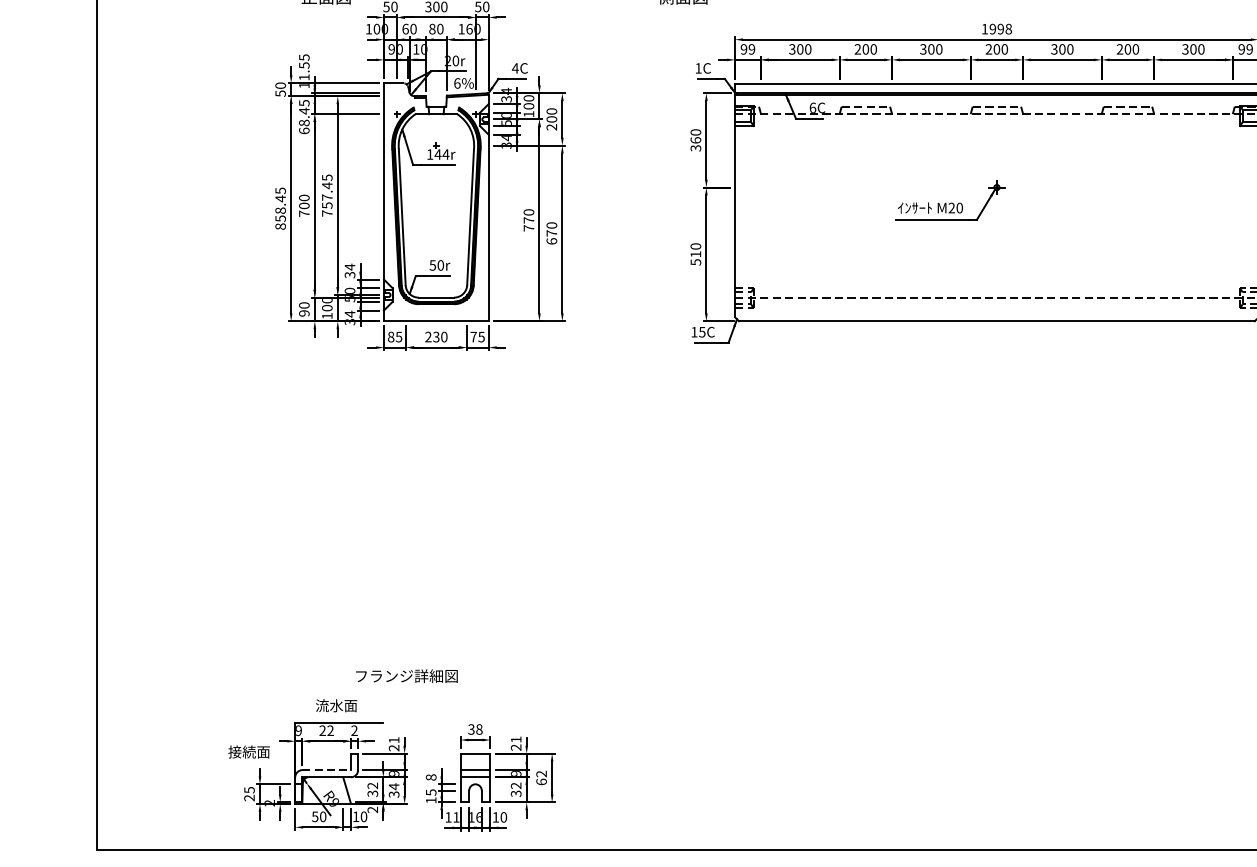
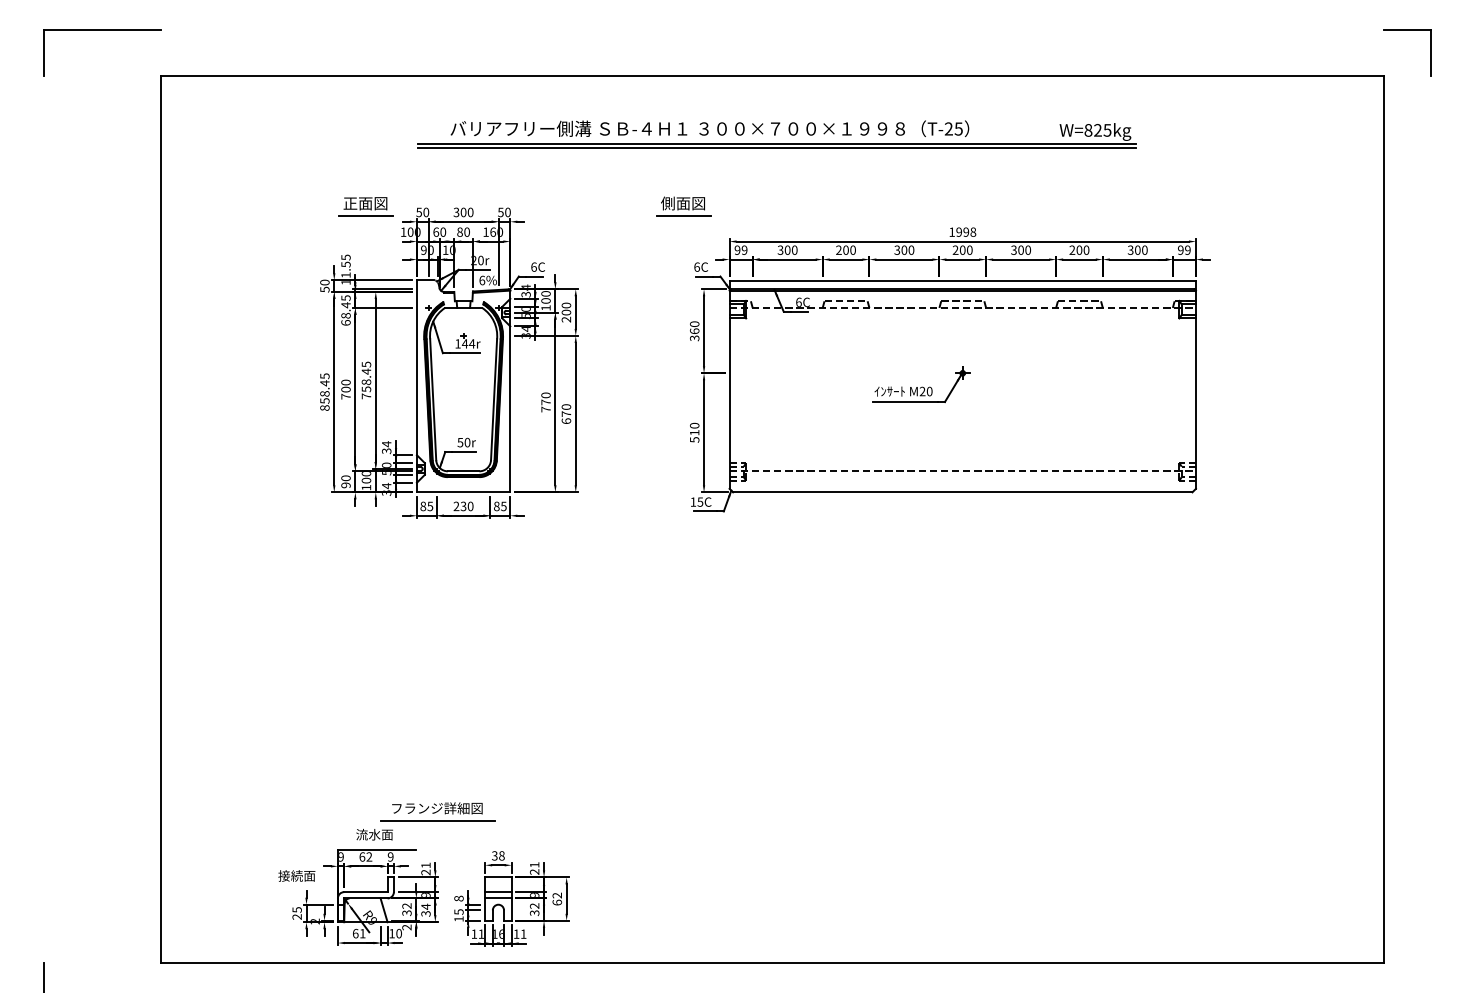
line: (327, 11) -> (366, 216), added
line: (683, 11) -> (683, 216), added
text: (514, 67) -> (533, 266), 4C -> 6C
text: (697, 67) -> (696, 266), 1C -> 6C
text: (327, 197) -> (366, 382), 757.45 -> 758.45
text: (473, 337) -> (496, 506), 75 -> 85
line: (407, 689) -> (437, 820), added
text: (322, 730) -> (362, 856), 22 -> 62
text: (354, 731) -> (390, 857), 2 -> 9
line: (326, 770) -> (365, 892), dashed -> solid
text: (318, 816) -> (358, 933), 50 -> 61
text: (503, 816) -> (523, 933), 10 -> 11

